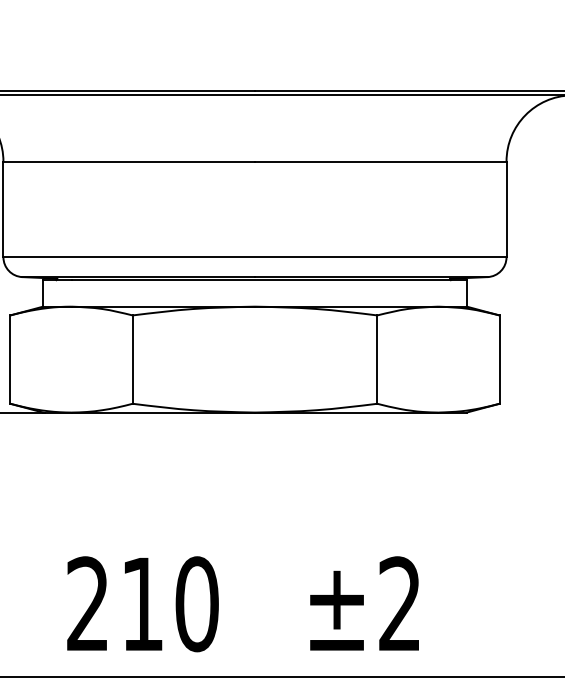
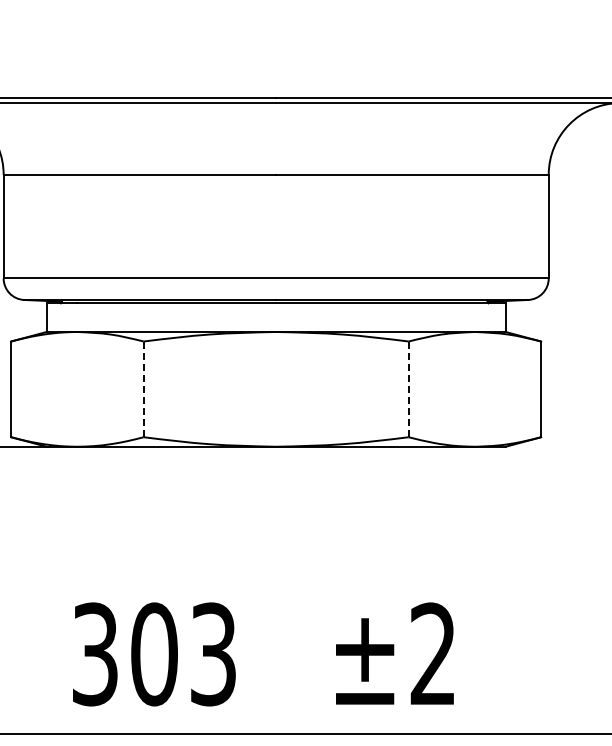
line: (132, 359) -> (143, 389), solid -> dashed
line: (377, 359) -> (408, 389), solid -> dashed
text: (142, 604) -> (154, 654), 210 -> 303

